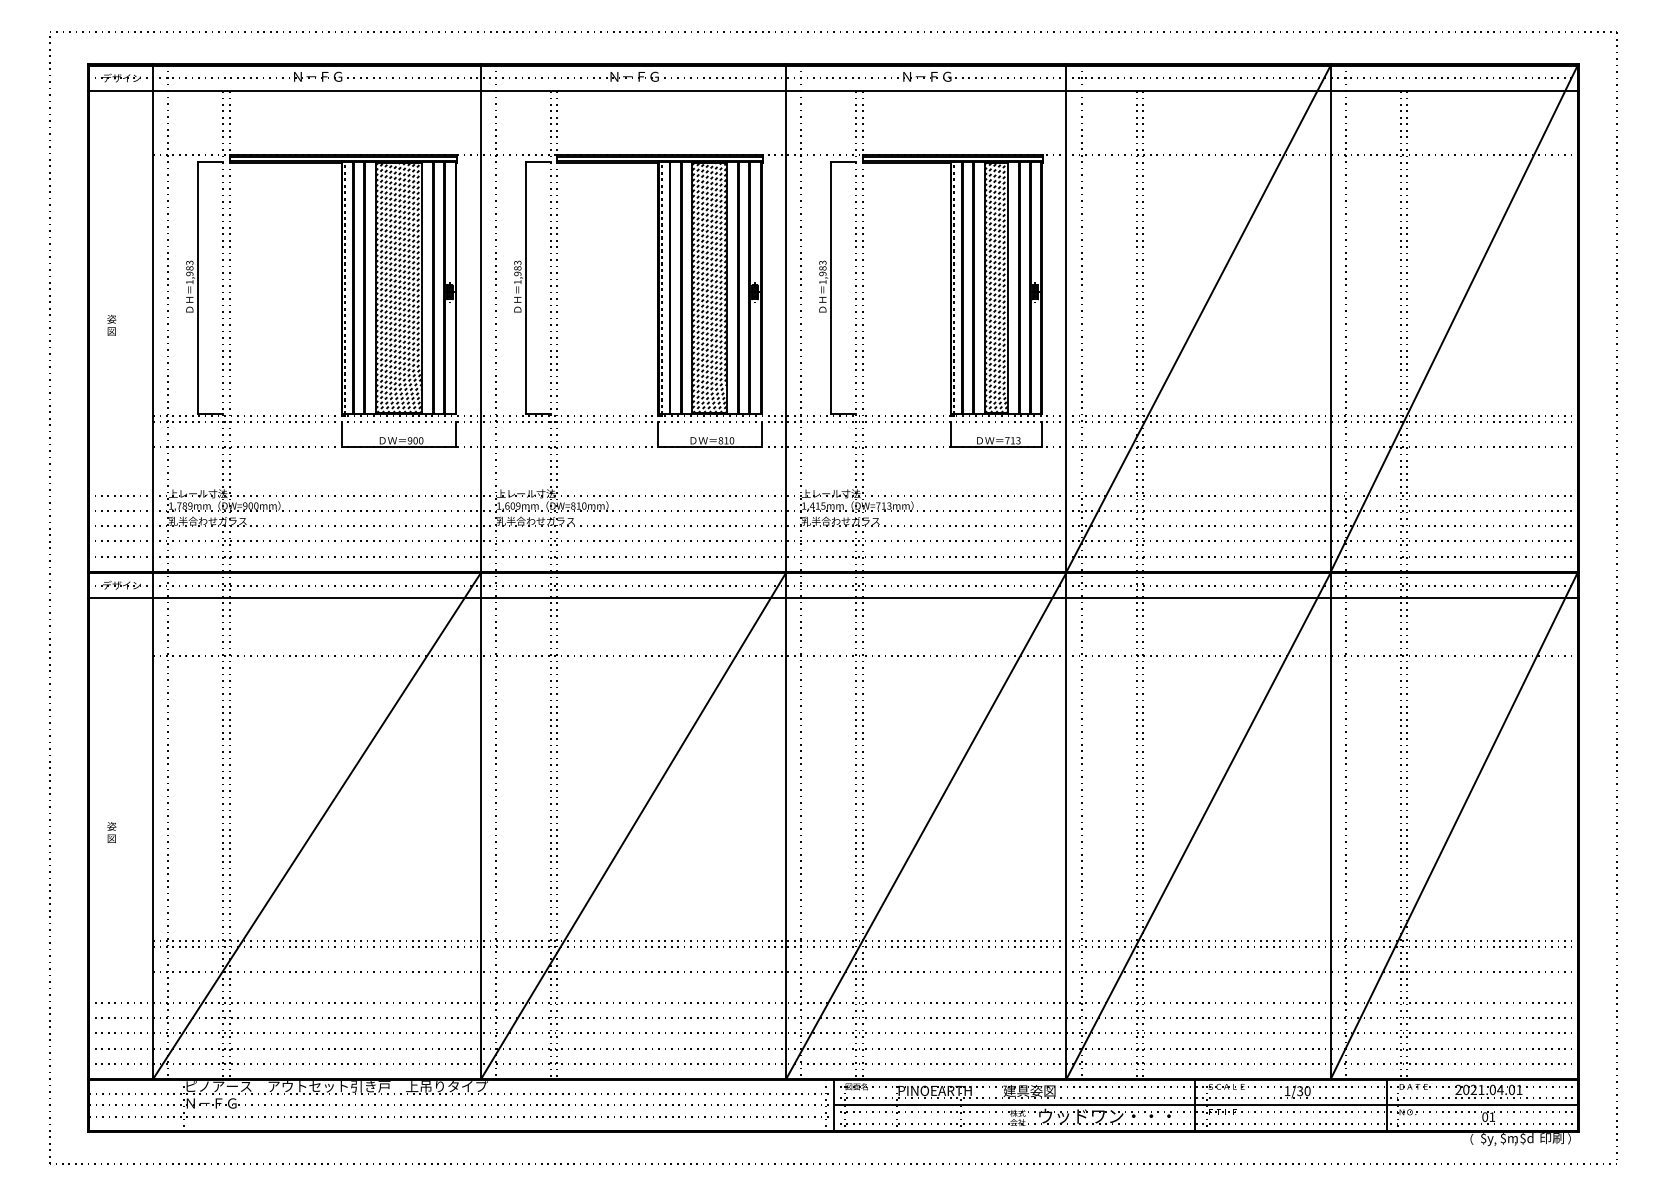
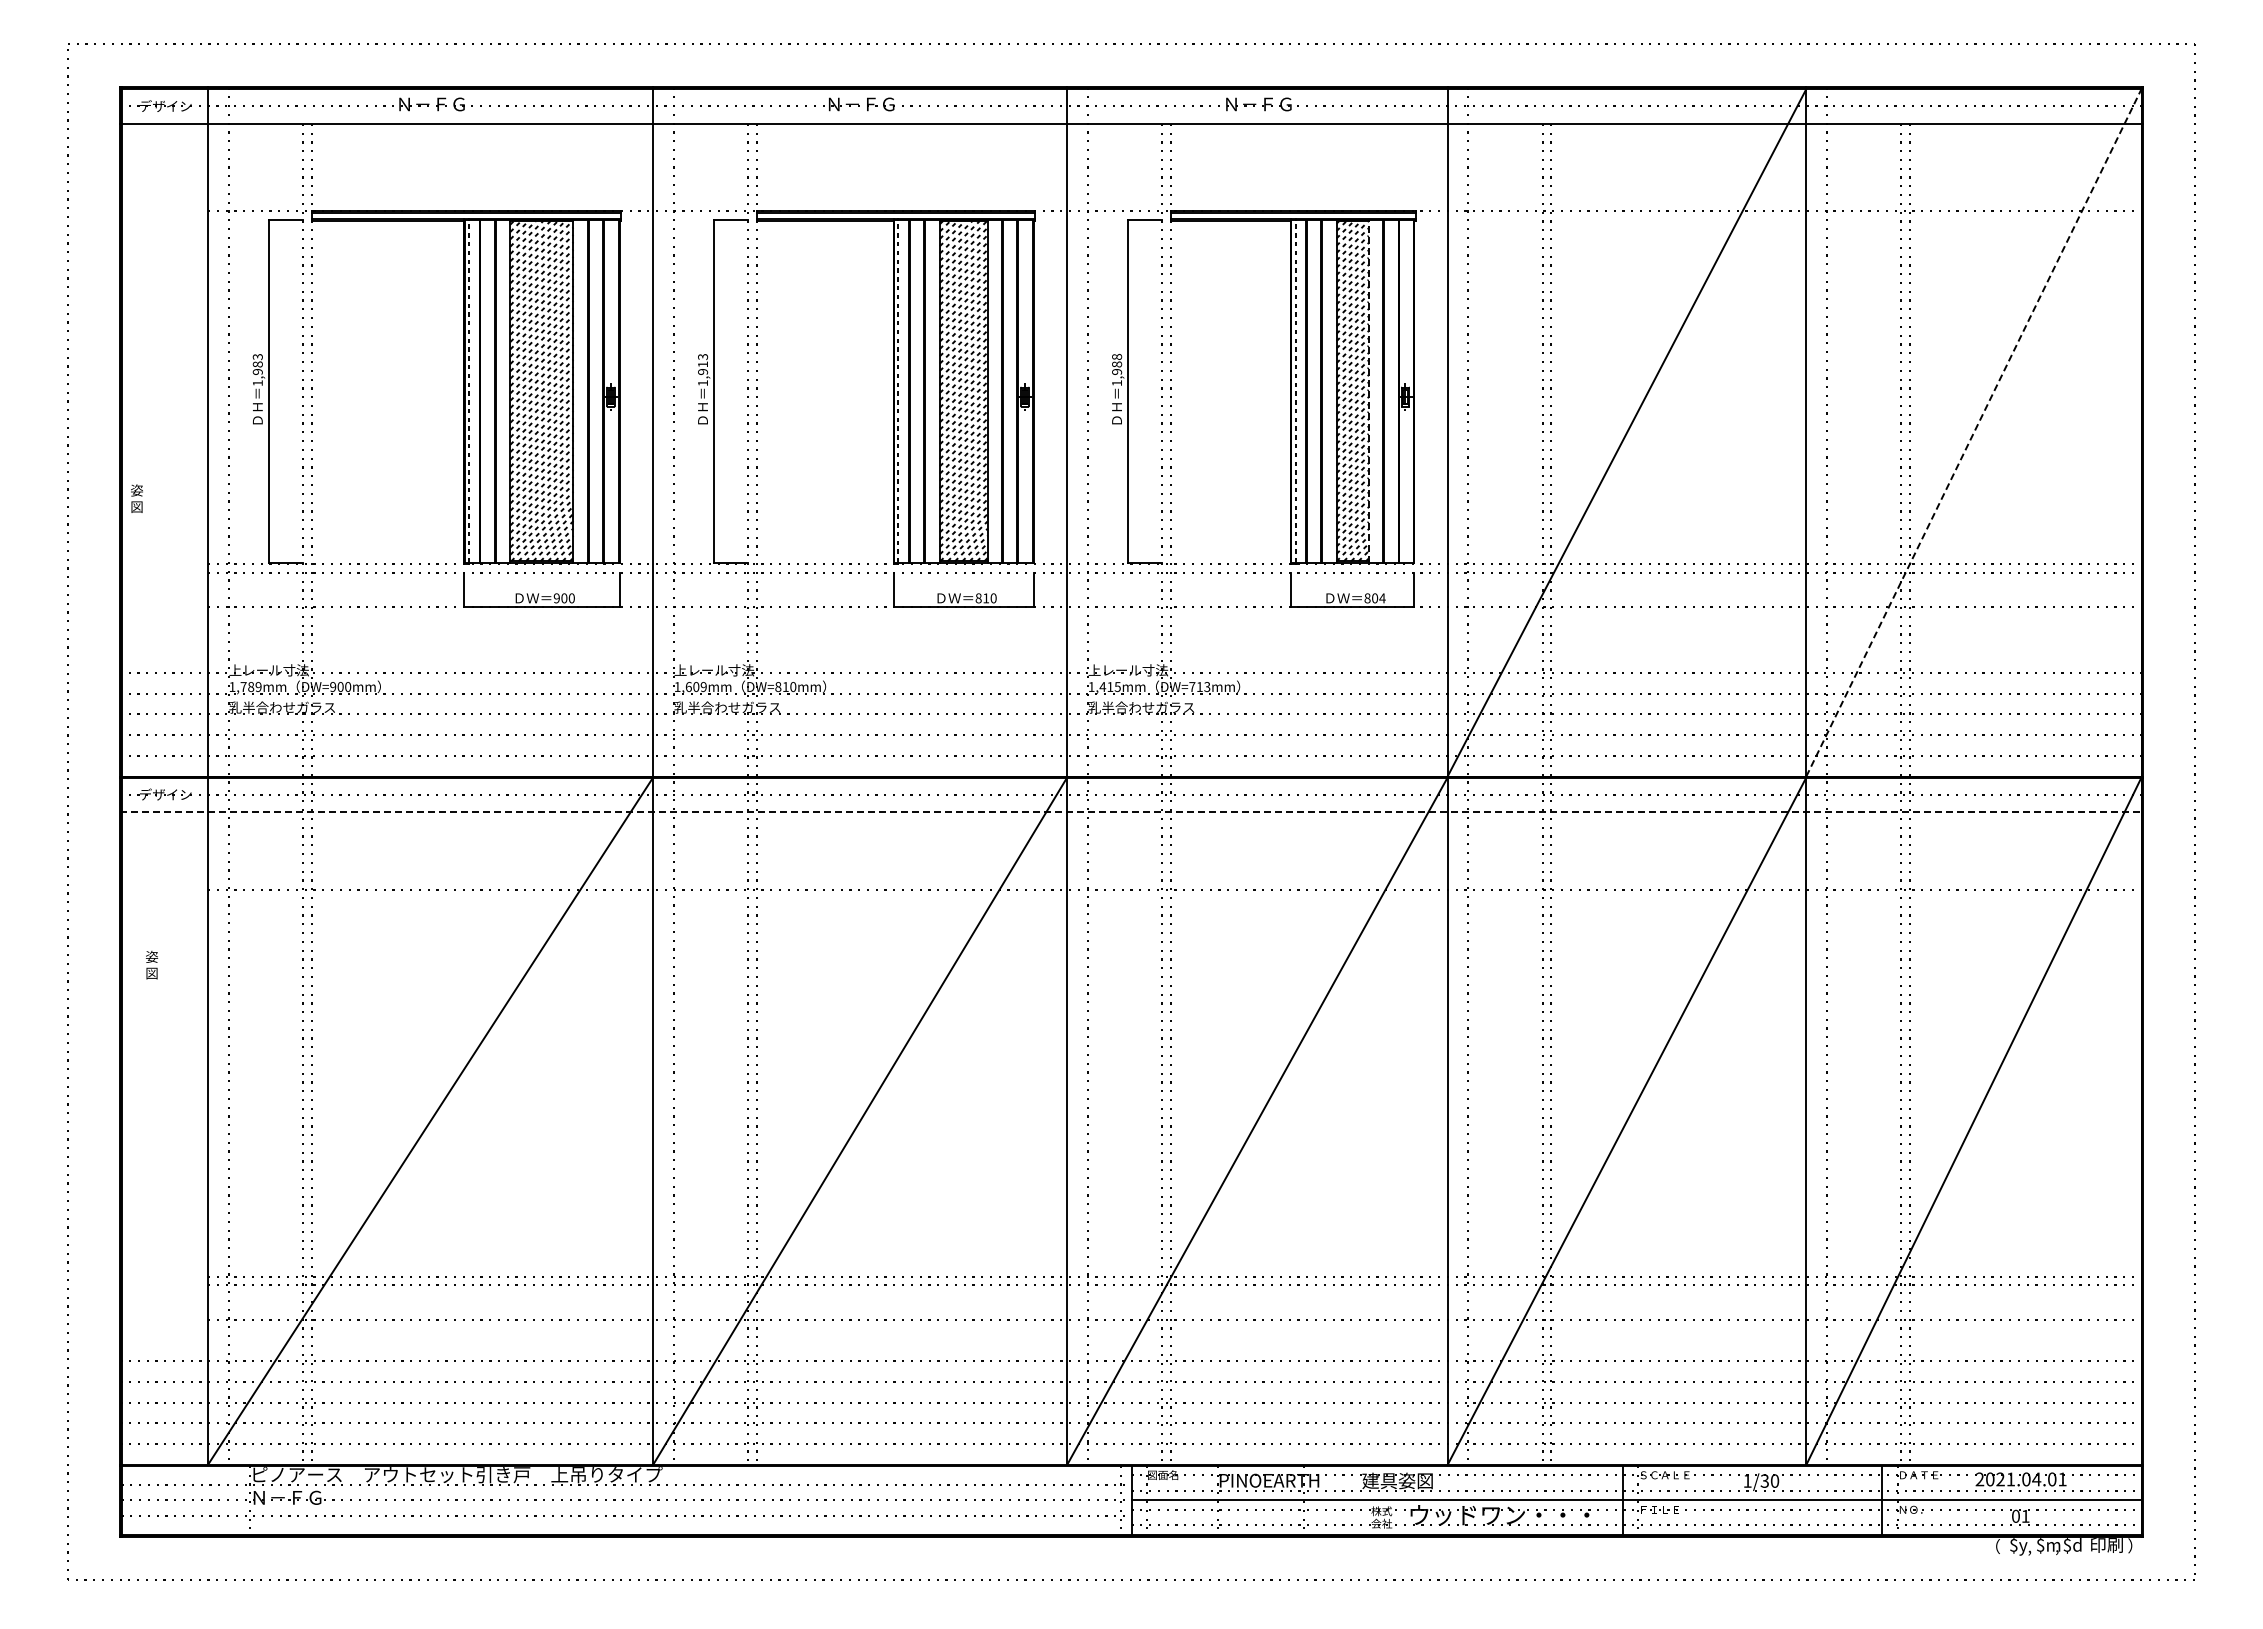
text: (822, 262) -> (1116, 356), 1,983 -> 1,988
text: (518, 268) -> (703, 364), 1,983 -> 1,913
line: (1008, 287) -> (1368, 390), solid -> dashed
line: (1454, 318) -> (1974, 432), solid -> dashed
text: (111, 325) -> (136, 498), moved
text: (1012, 440) -> (1374, 598), 713 -> 804
line: (833, 598) -> (1131, 812), solid -> dashed
text: (112, 832) -> (152, 965), moved

